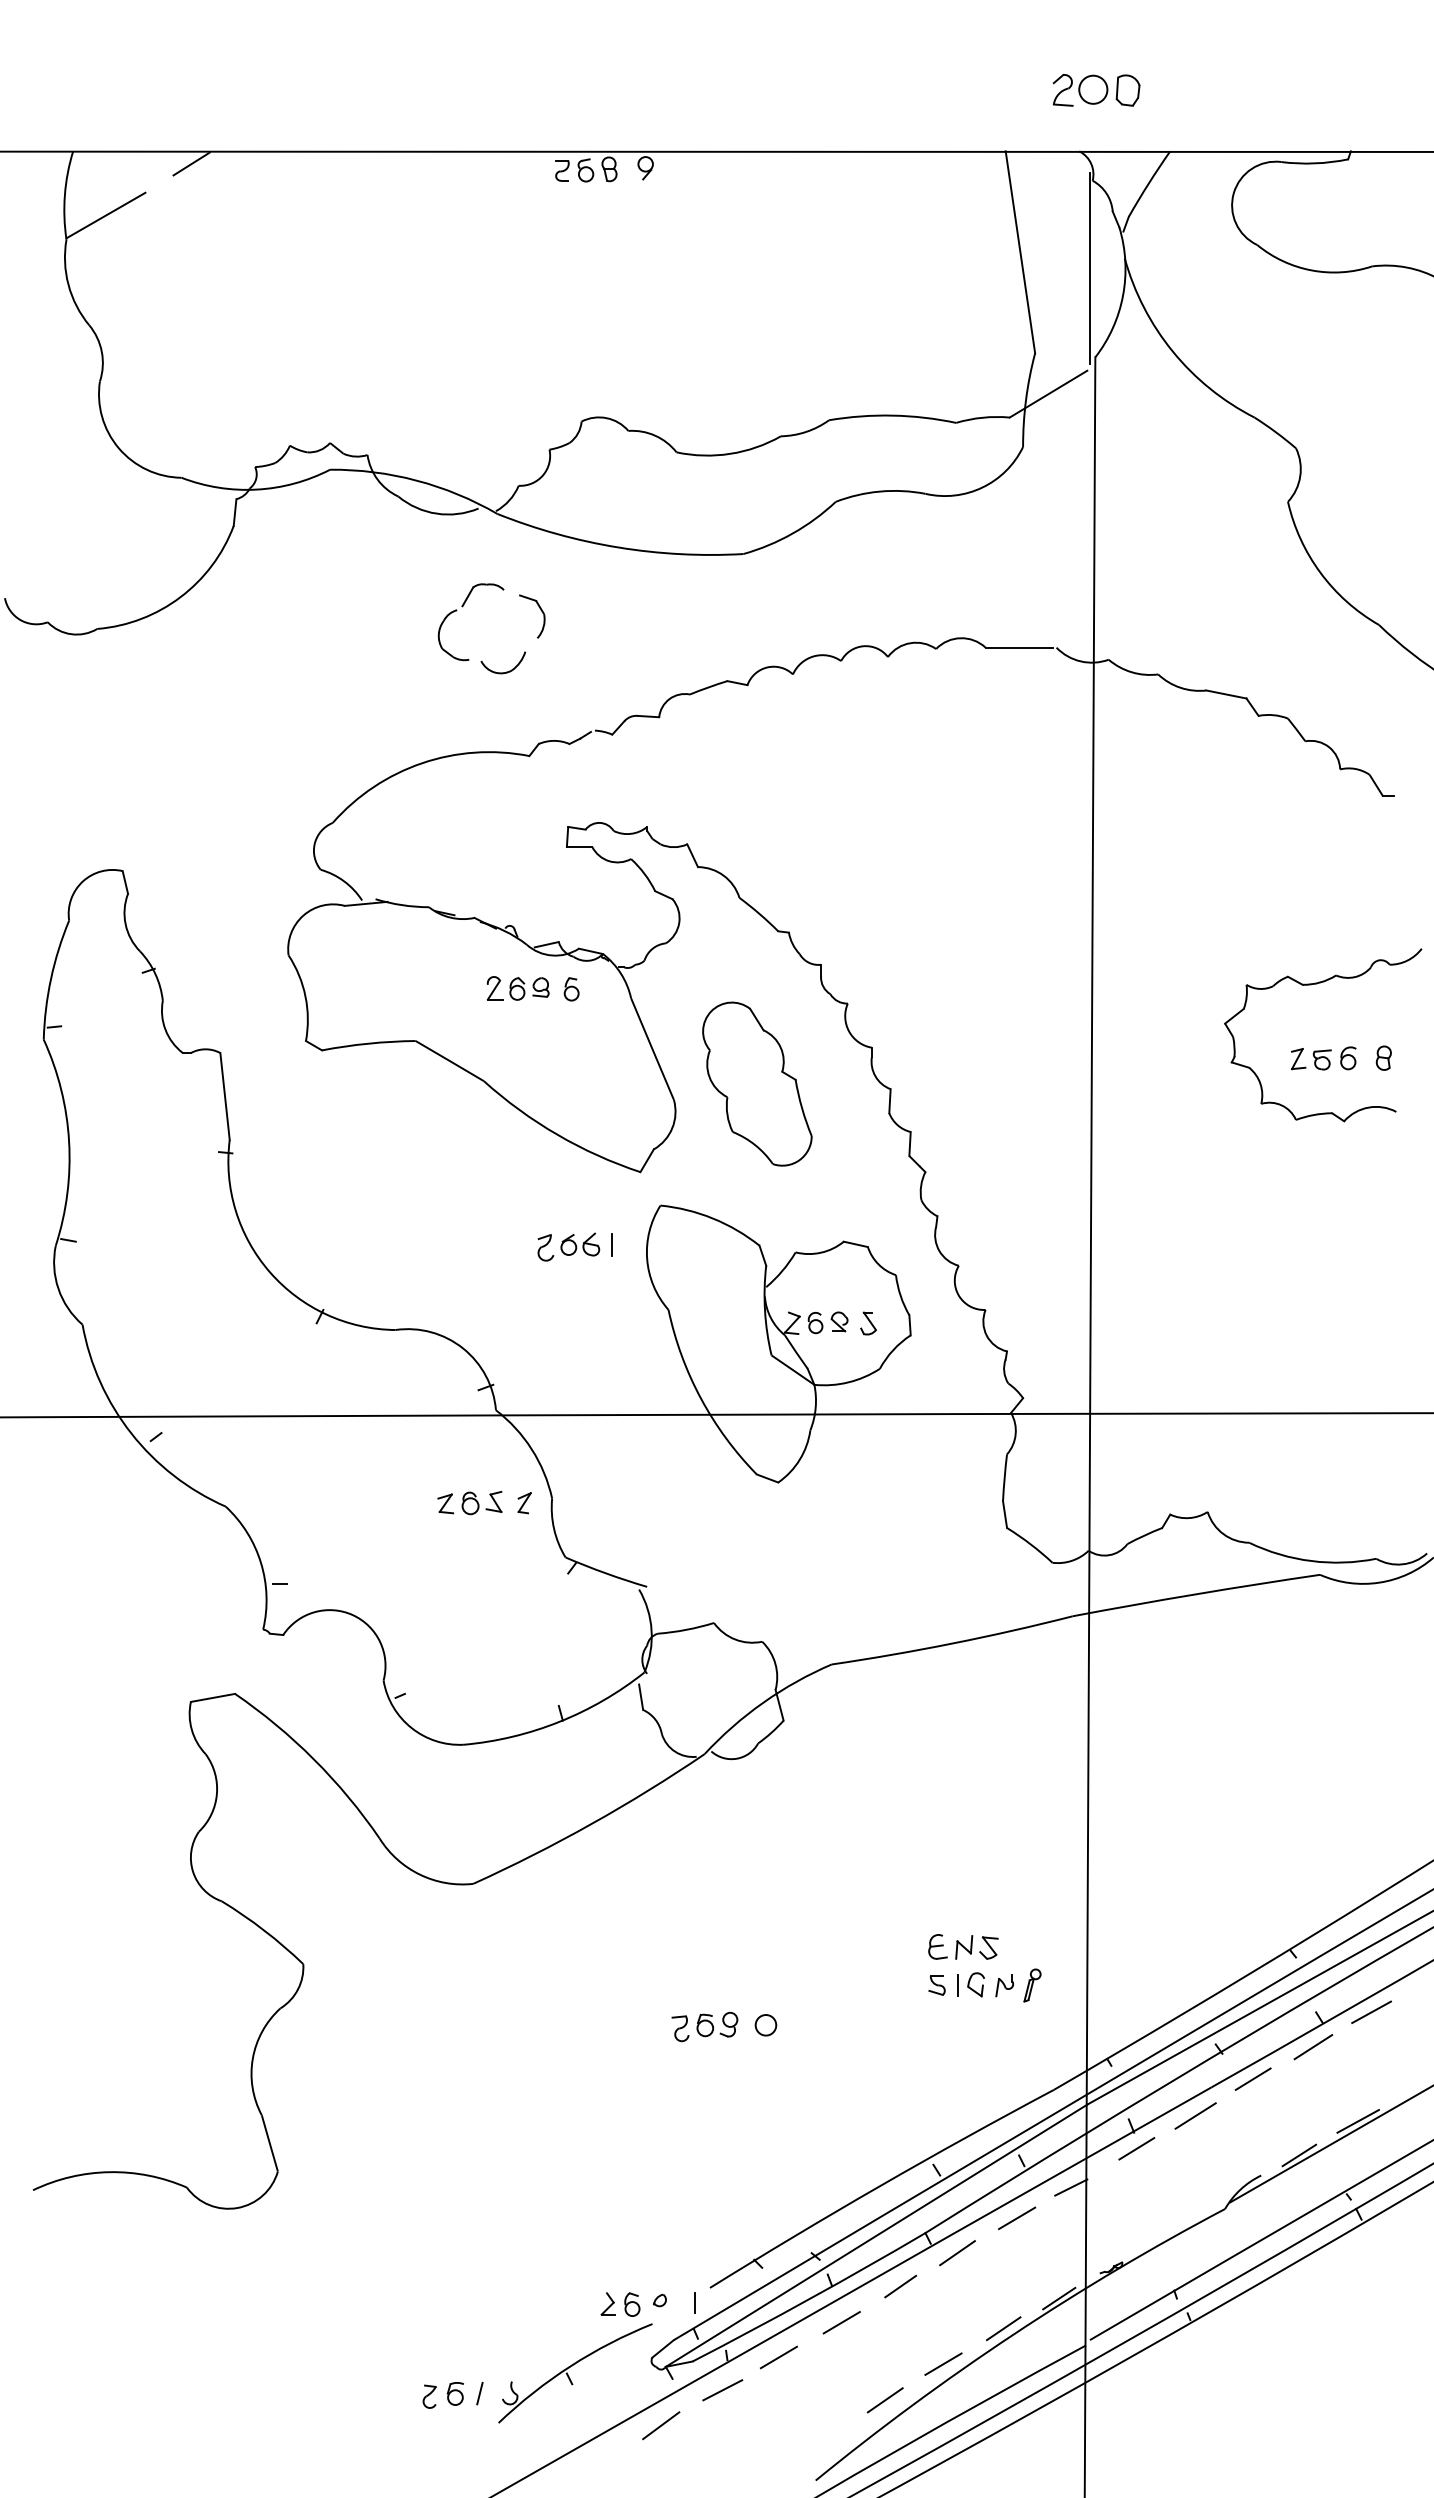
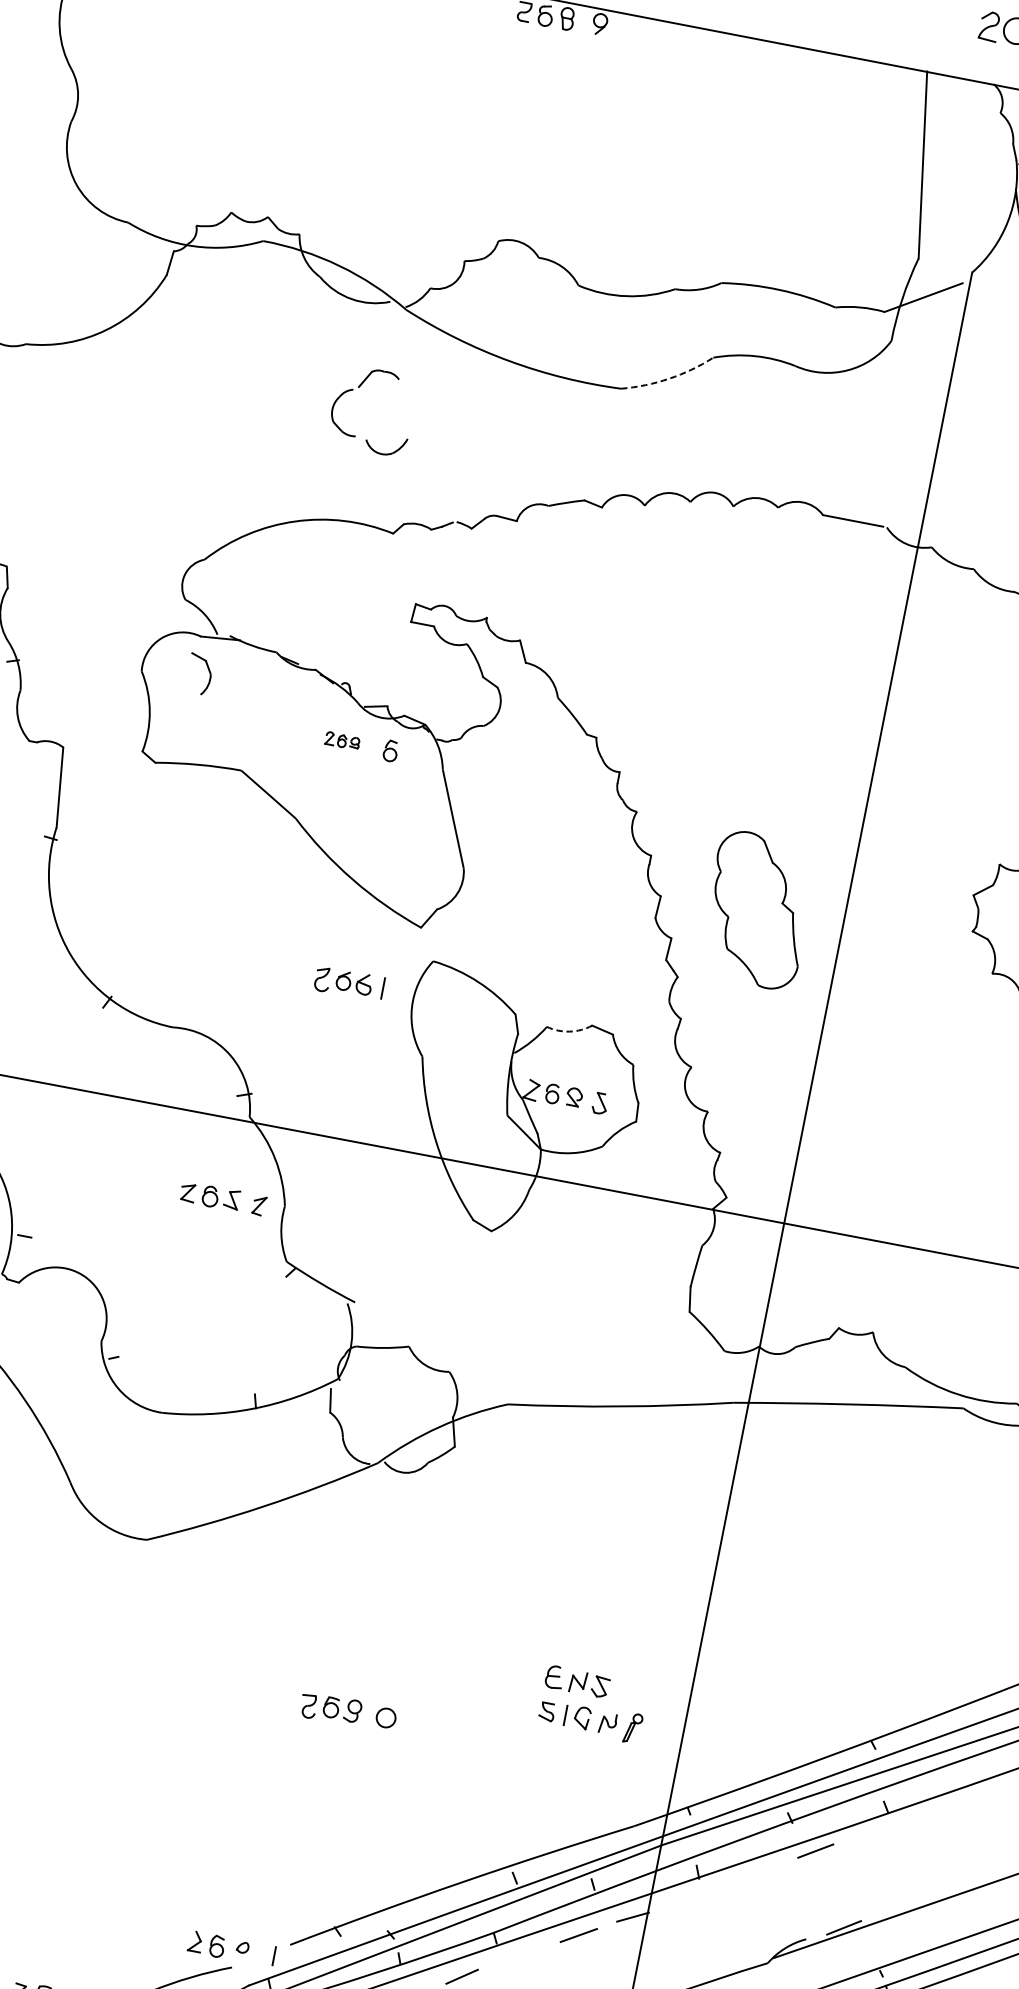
line: (1089, 268) -> (982, 191), removed
arc: (792, 533) -> (668, 378), solid -> dashed
part: (540, 610) -> (208, 670), moved
part: (517, 988) -> (342, 740), size x0.6
part: (757, 1083) -> (758, 909), moved
arc: (821, 1252) -> (570, 1031), solid -> dashed
line: (1371, 2012) -> (933, 1811), removed
line: (1313, 2047) -> (875, 1833), removed
line: (1195, 2115) -> (757, 1873), removed
line: (1357, 2120) -> (902, 1906), removed
line: (1136, 2148) -> (698, 1893), removed
line: (957, 2253) -> (519, 1956), removed

